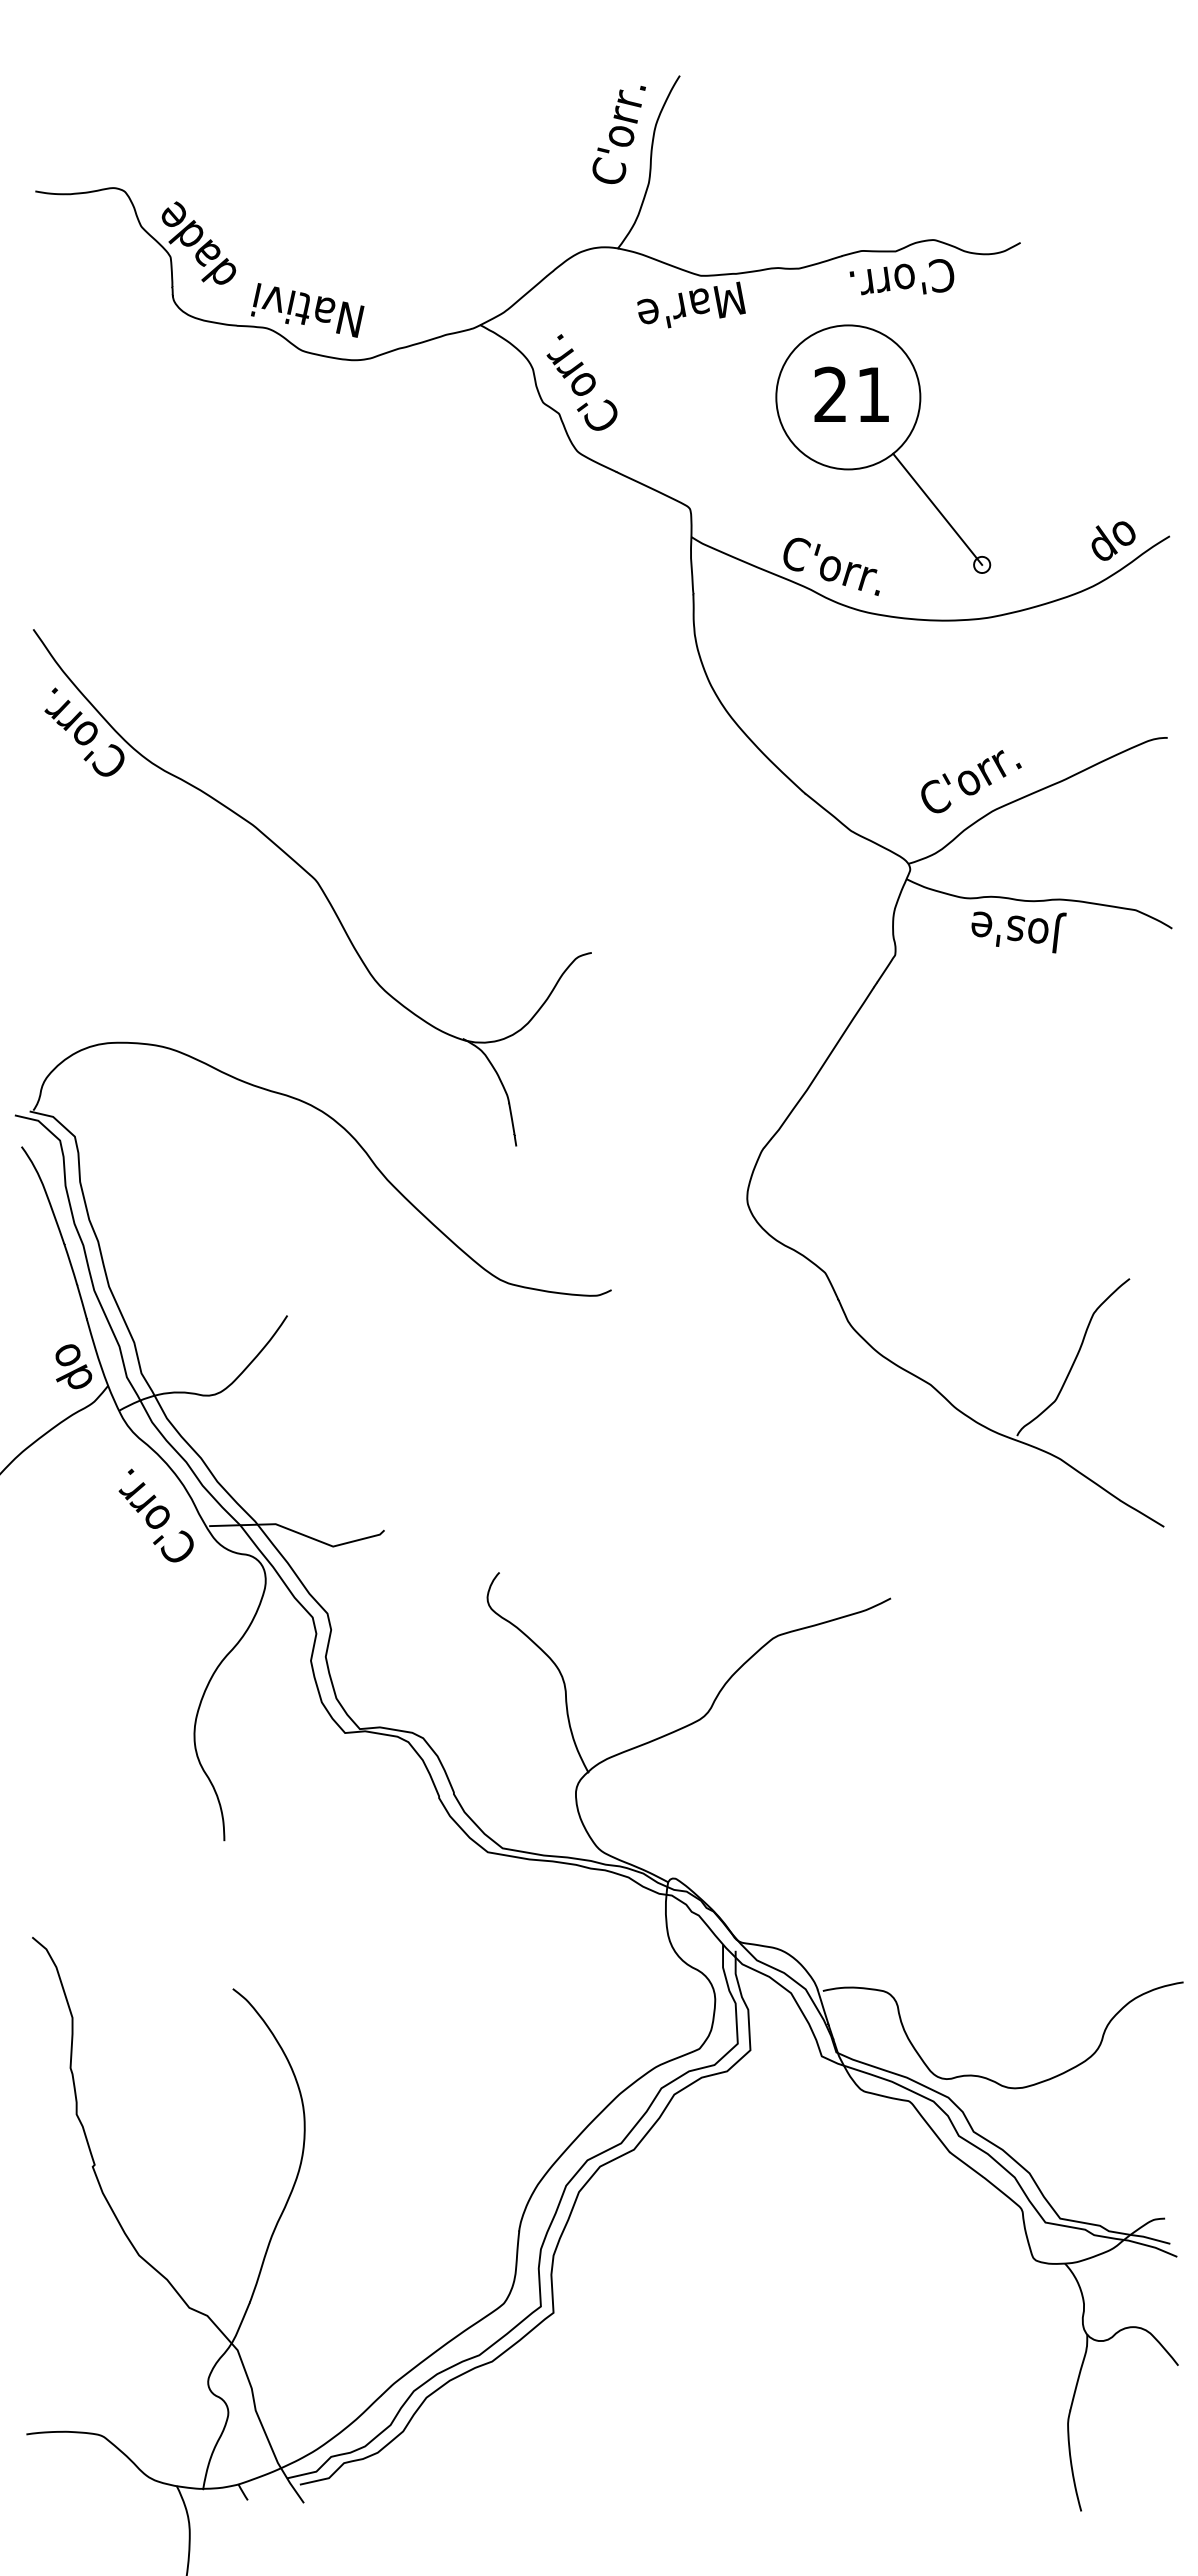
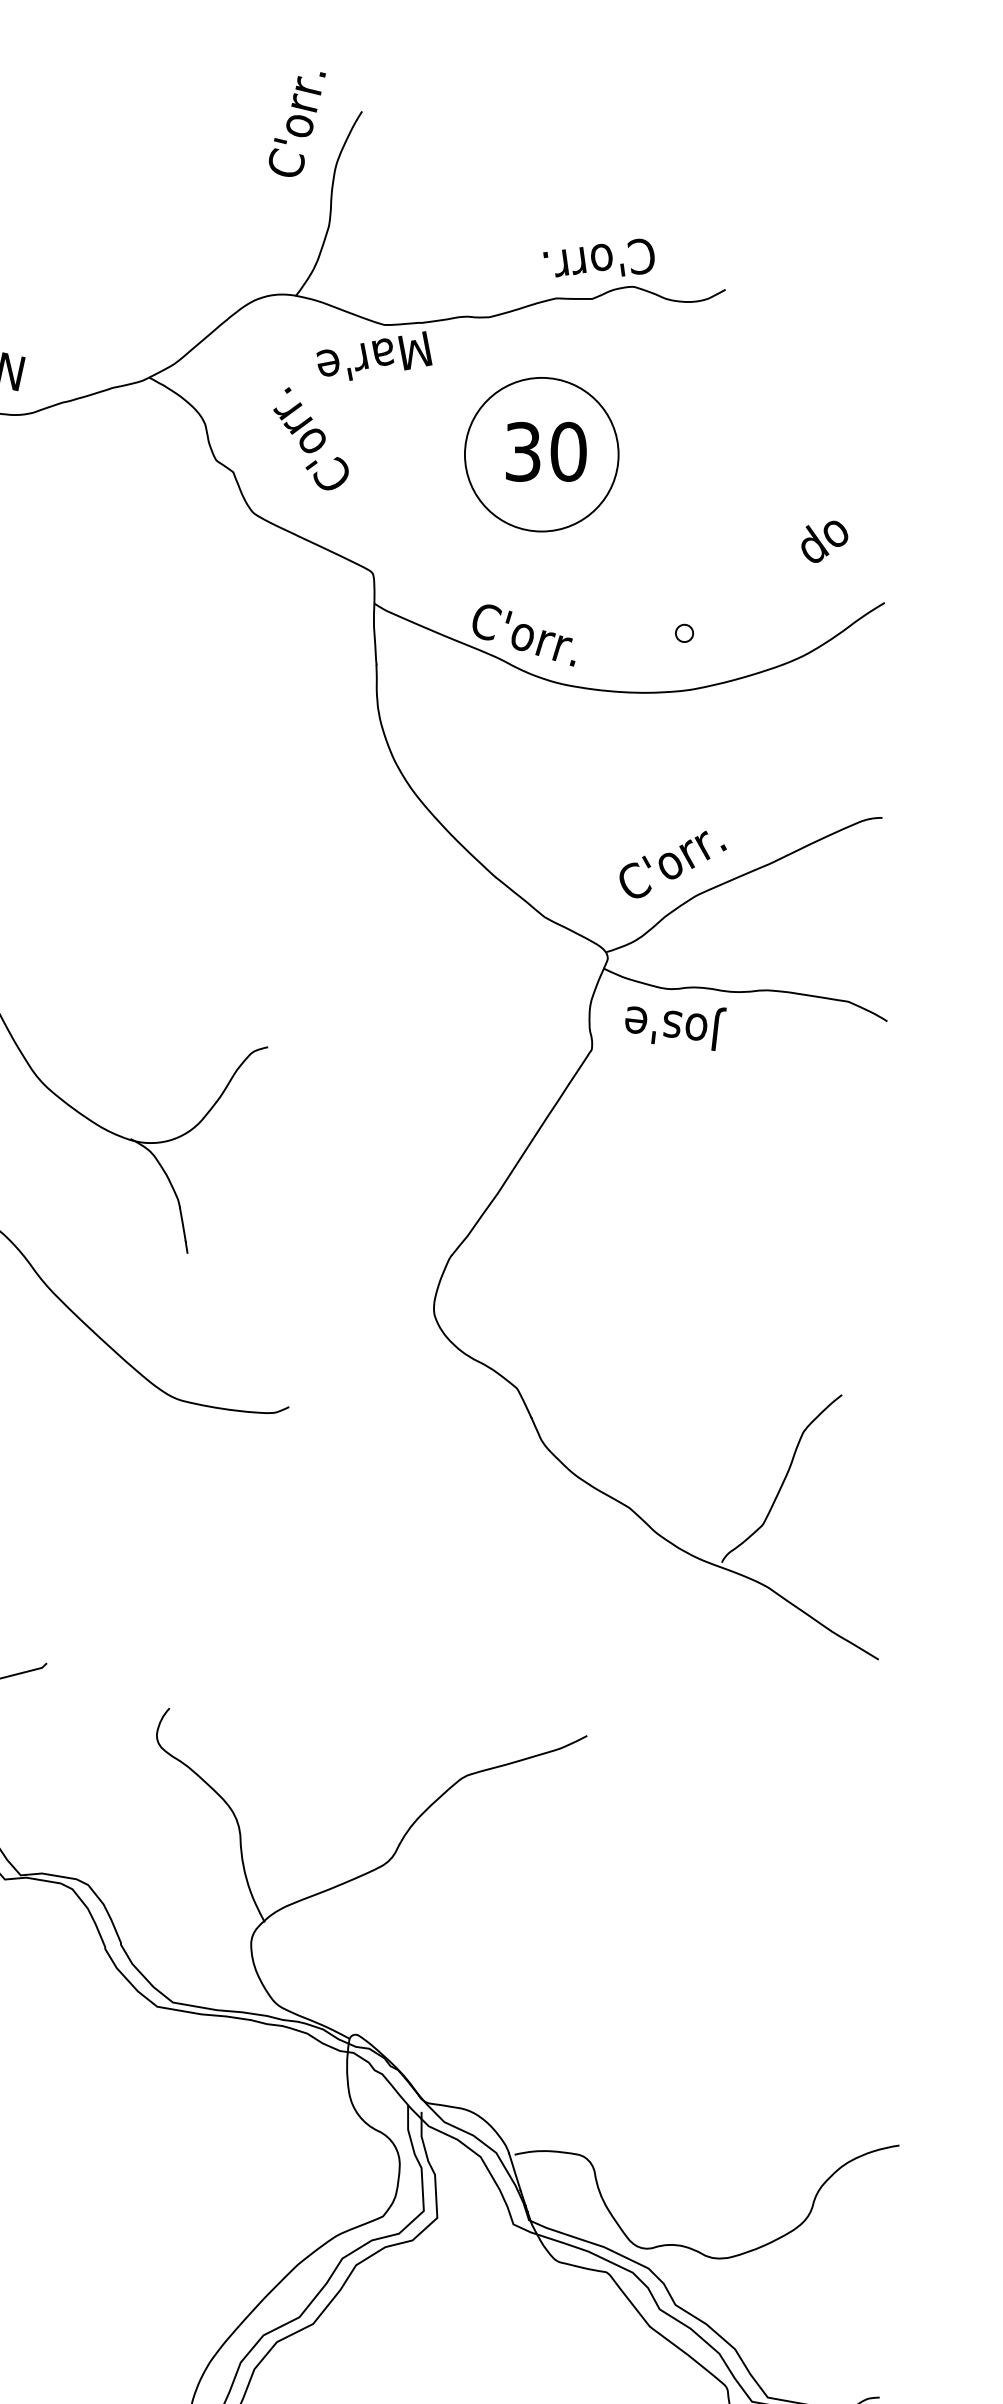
text: (618, 135) -> (296, 125), moved
text: (901, 277) -> (598, 258), moved
text: (581, 382) -> (310, 438), moved
text: (852, 394) -> (546, 451), 21 -> 30
line: (937, 508) -> (636, 573), removed
text: (1113, 540) -> (824, 541), moved
text: (1018, 932) -> (675, 1028), moved

